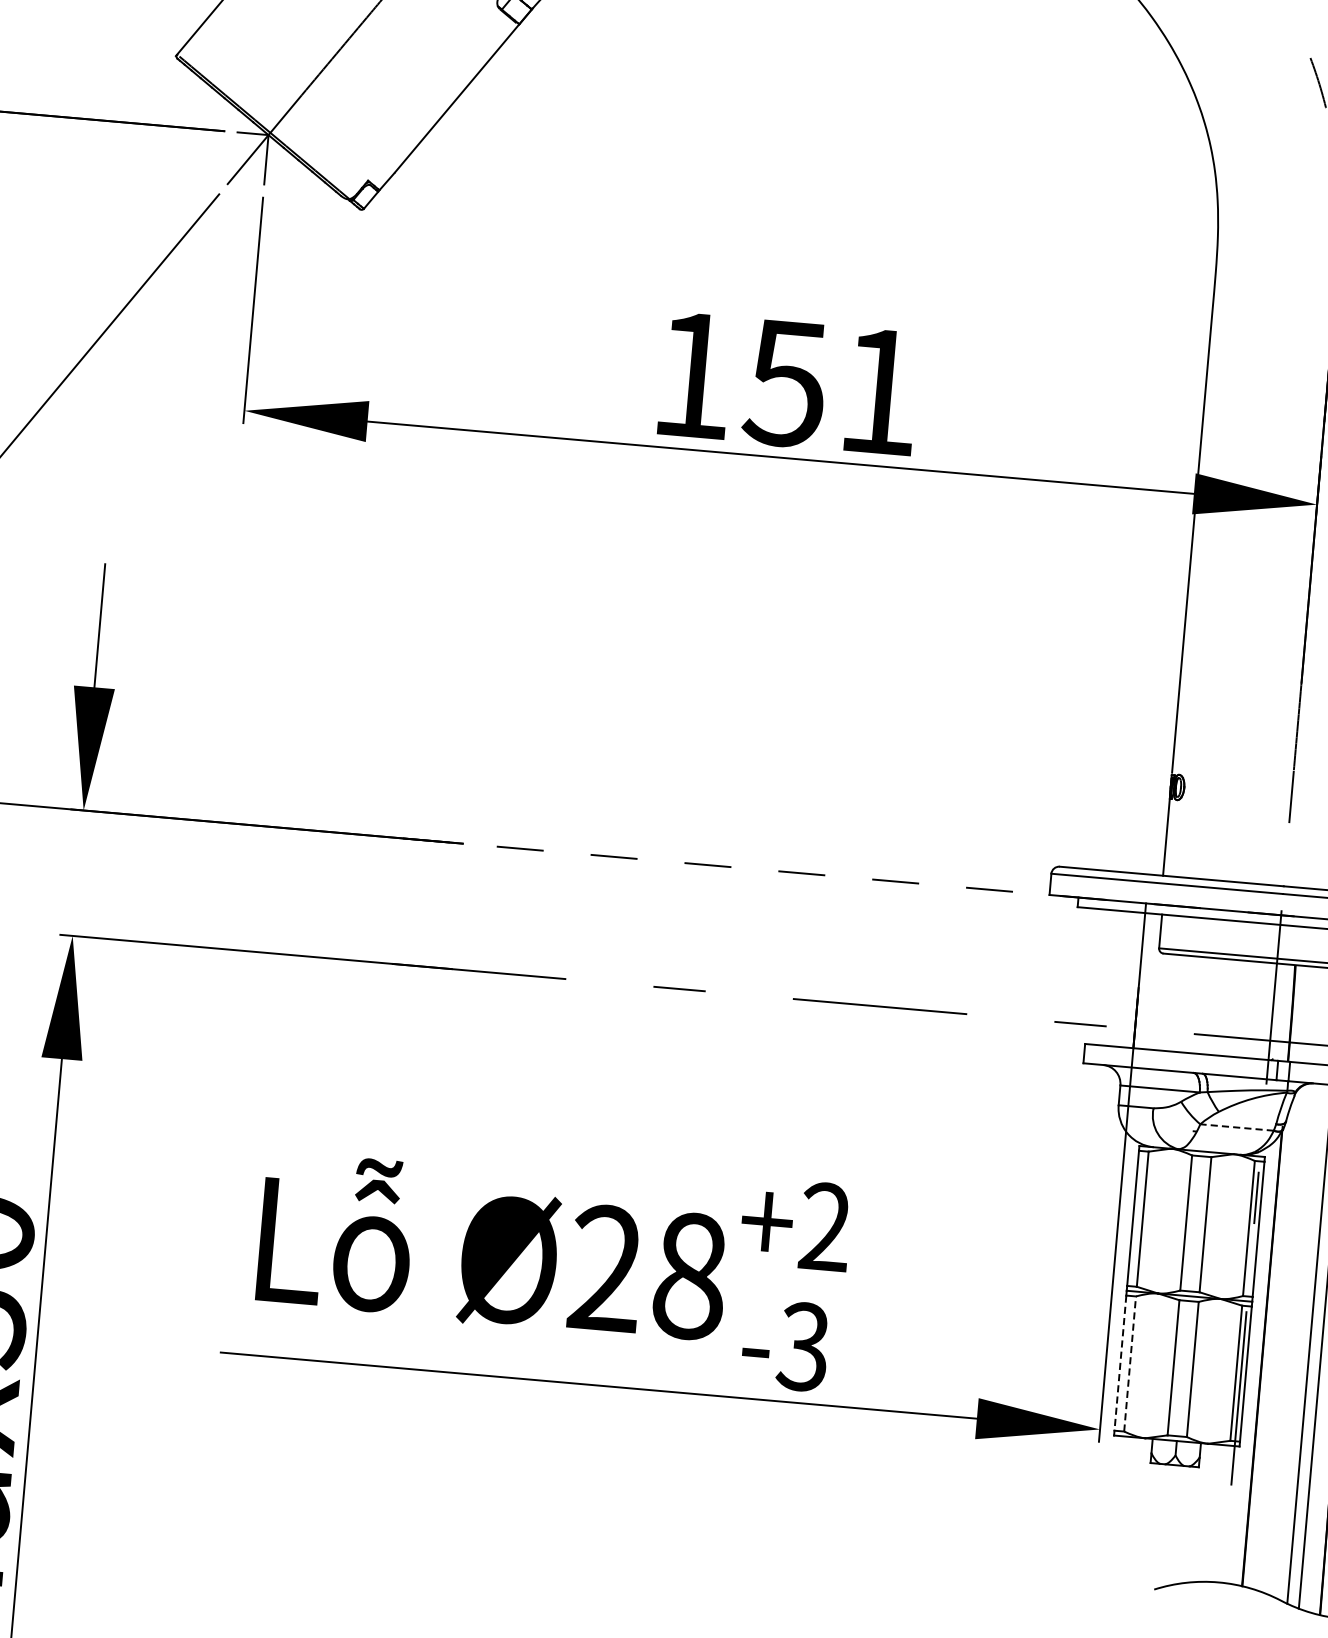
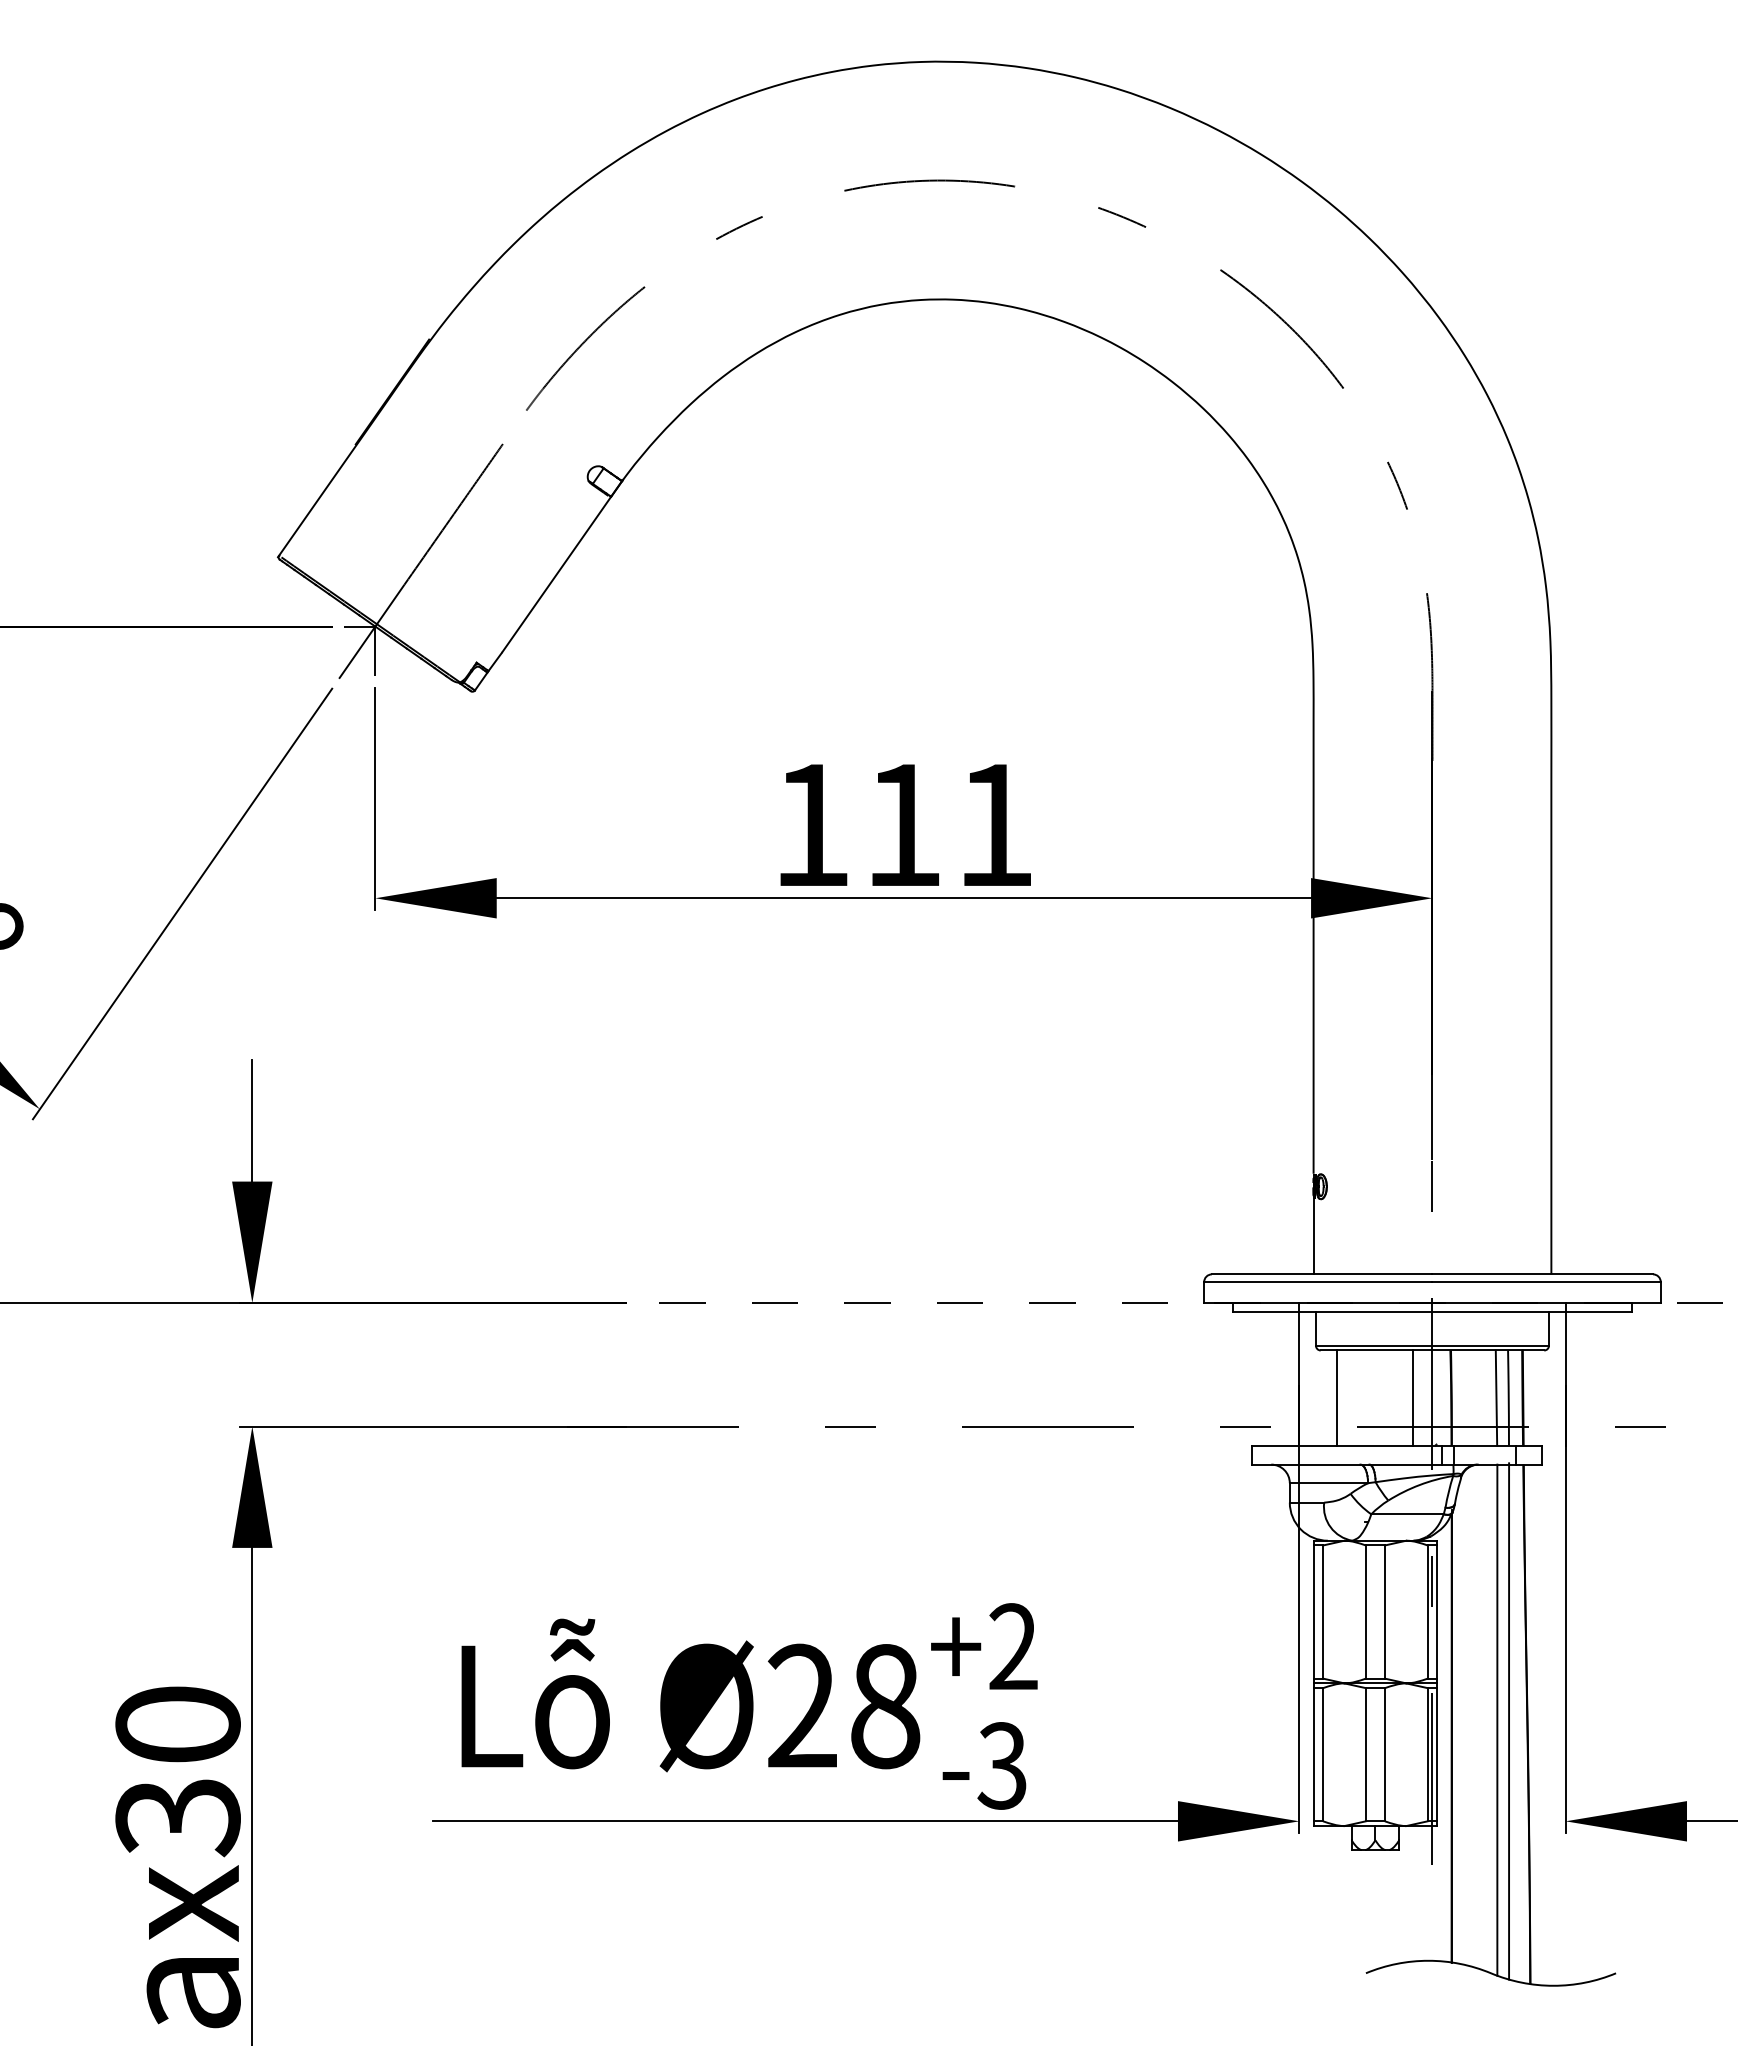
text: (784, 383) -> (901, 825), 151 -> 111
line: (1176, 1002) -> (1337, 1397), added
line: (1253, 1009) -> (1413, 1397), added
line: (1237, 1127) -> (1407, 1514), dashed -> solid
line: (1120, 1362) -> (1313, 1754), dashed -> solid
line: (1130, 1363) -> (1323, 1754), dashed -> solid

